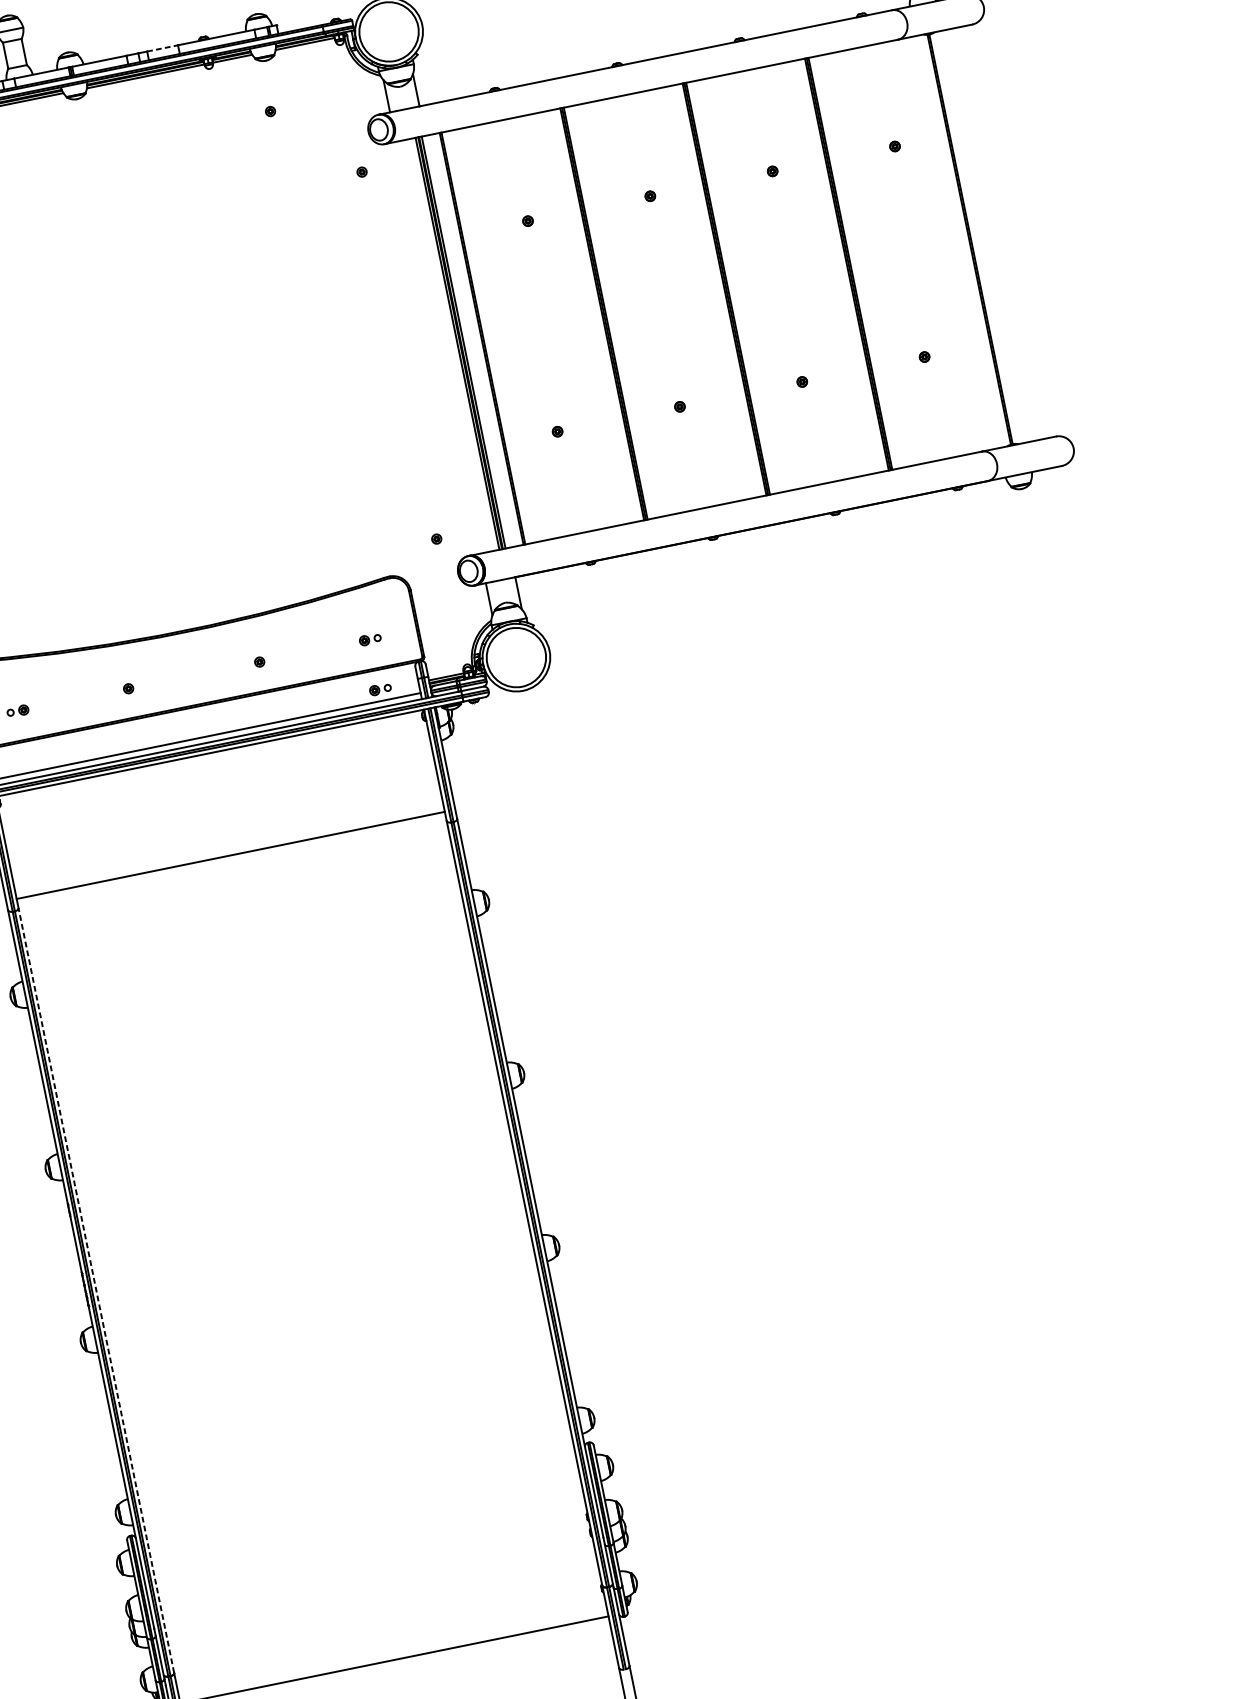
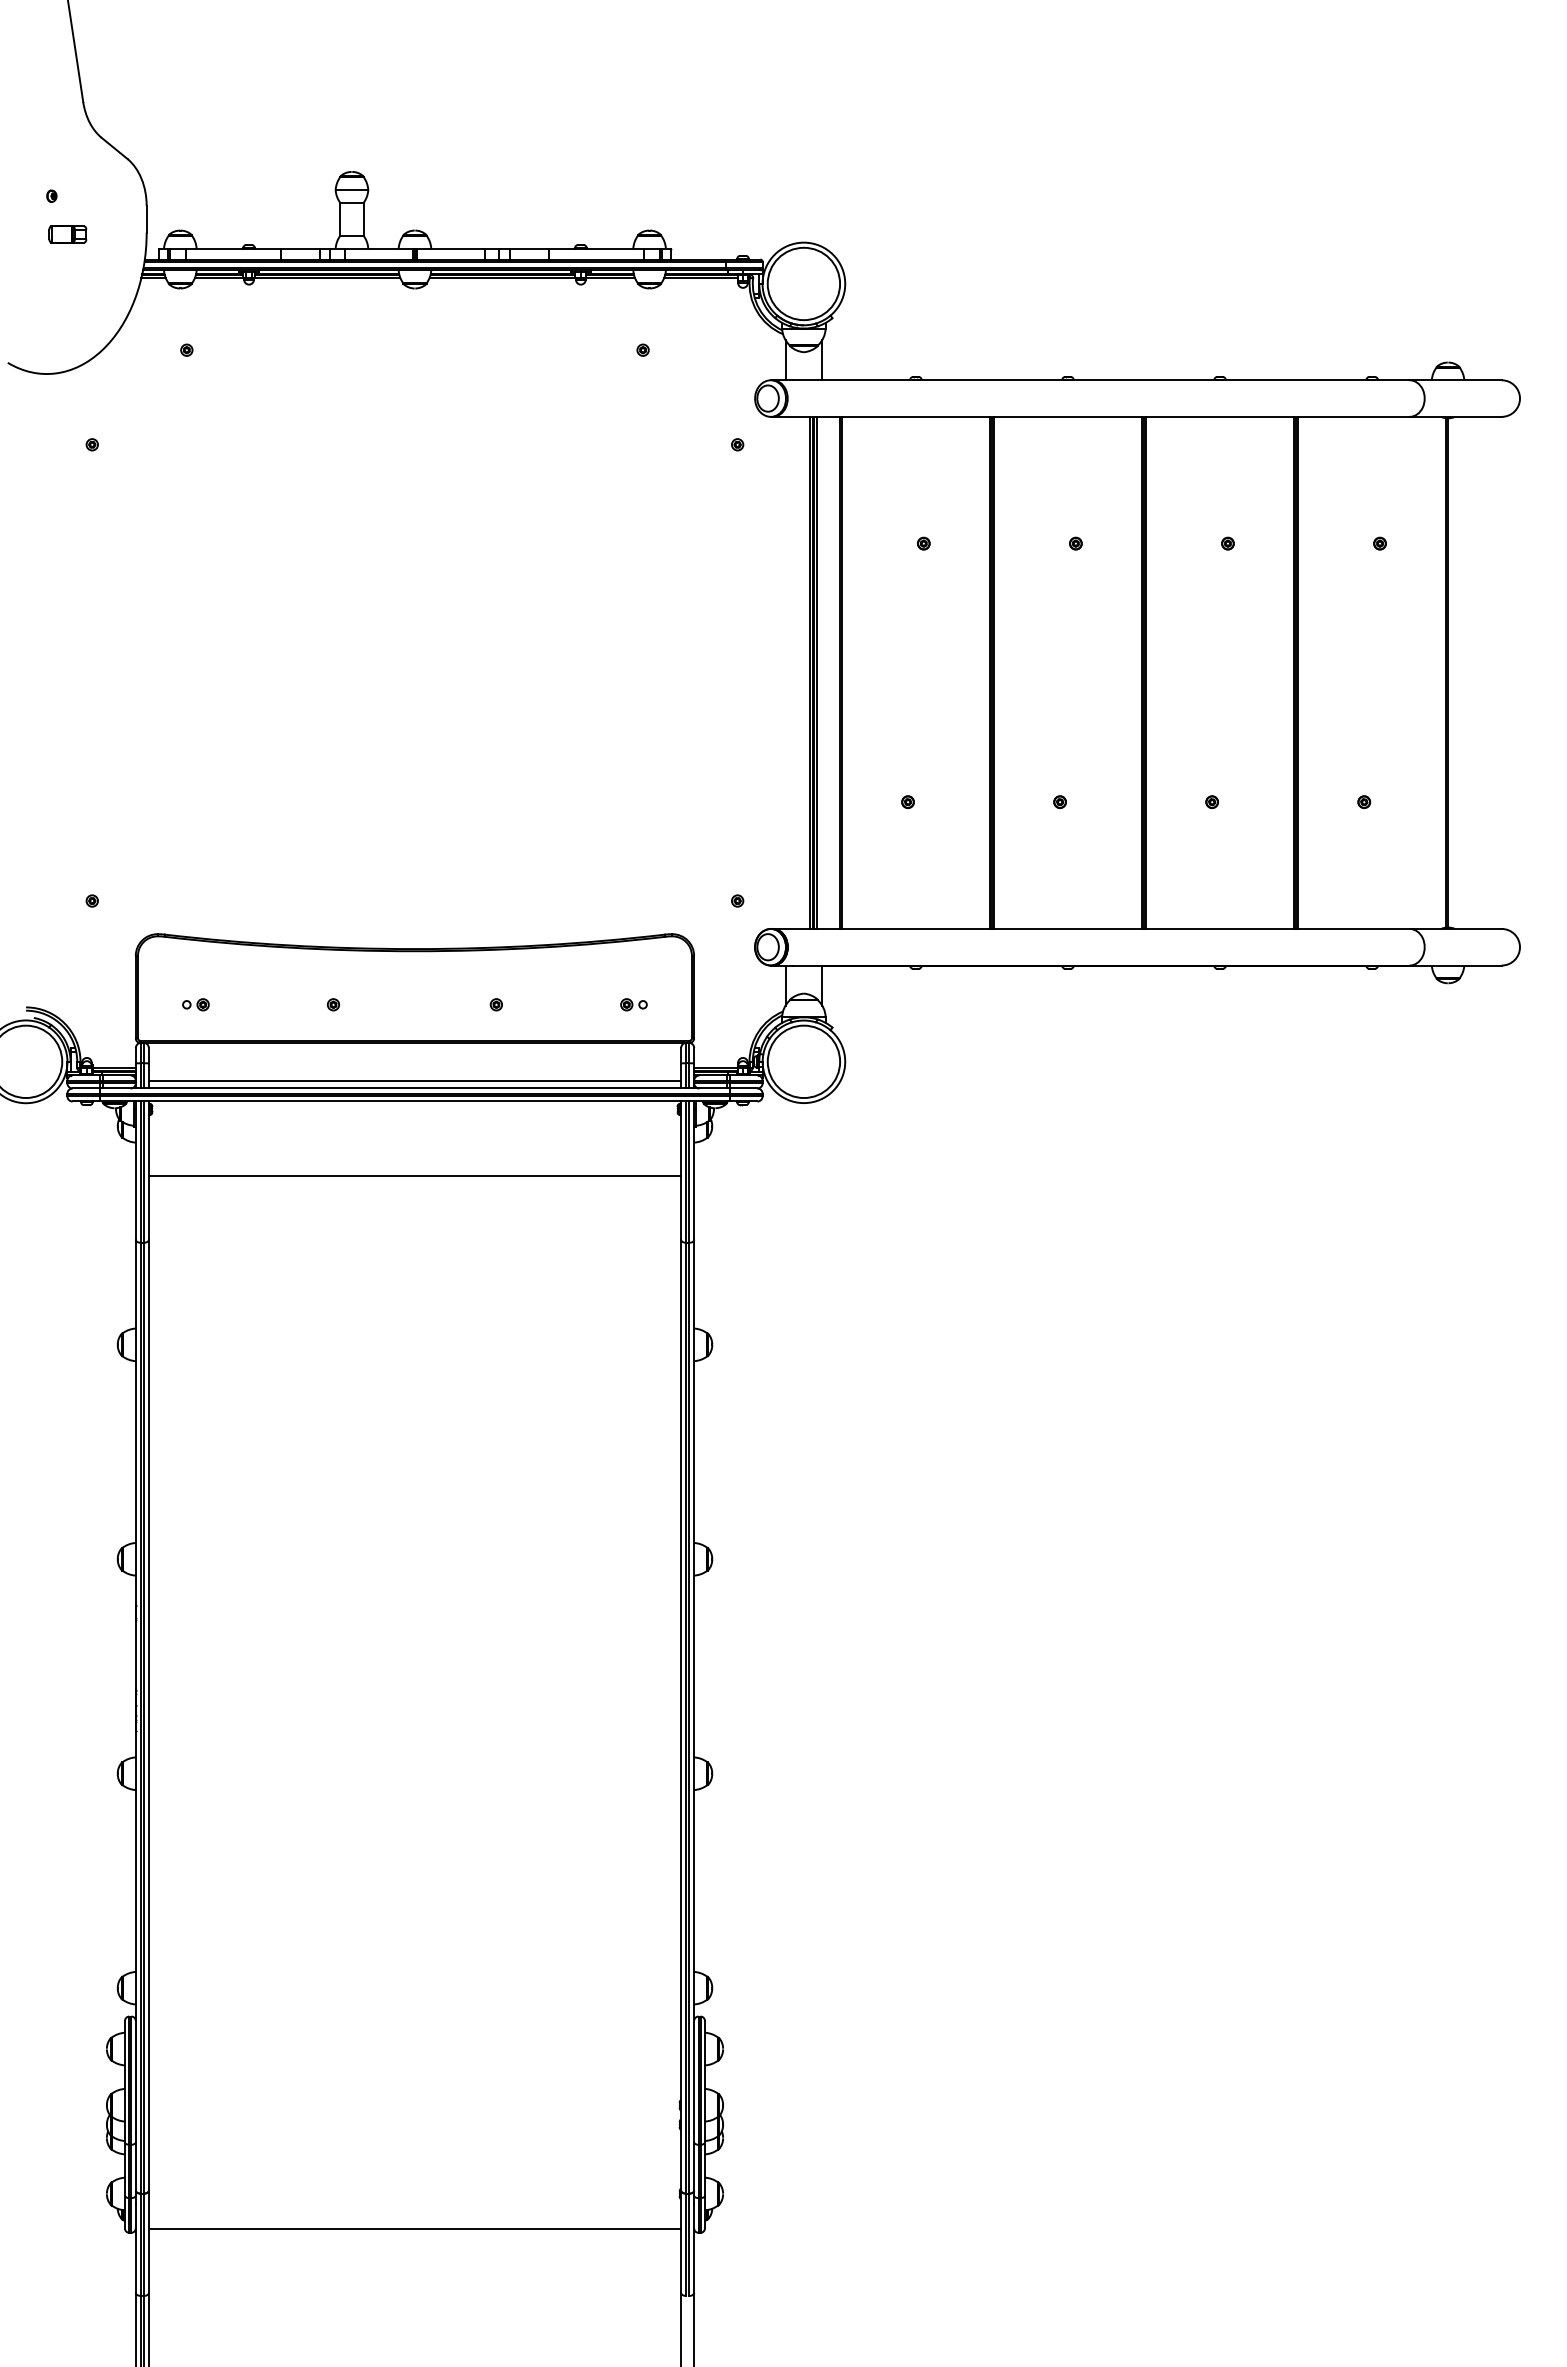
line: (163, 48) -> (530, 248), dashed -> solid
part: (380, 689) -> (633, 1066), removed
line: (230, 855) -> (414, 1175), moved
line: (95, 1289) -> (148, 1714), dashed -> solid

